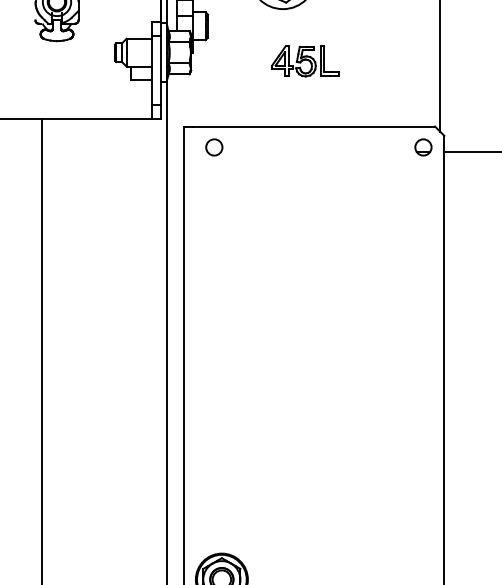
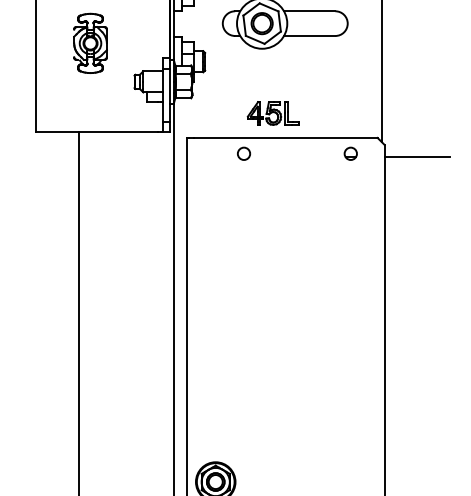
part: (304, 61) -> (272, 113), moved
circle: (213, 147) -> (243, 153), moved
part: (423, 147) -> (350, 153), moved

